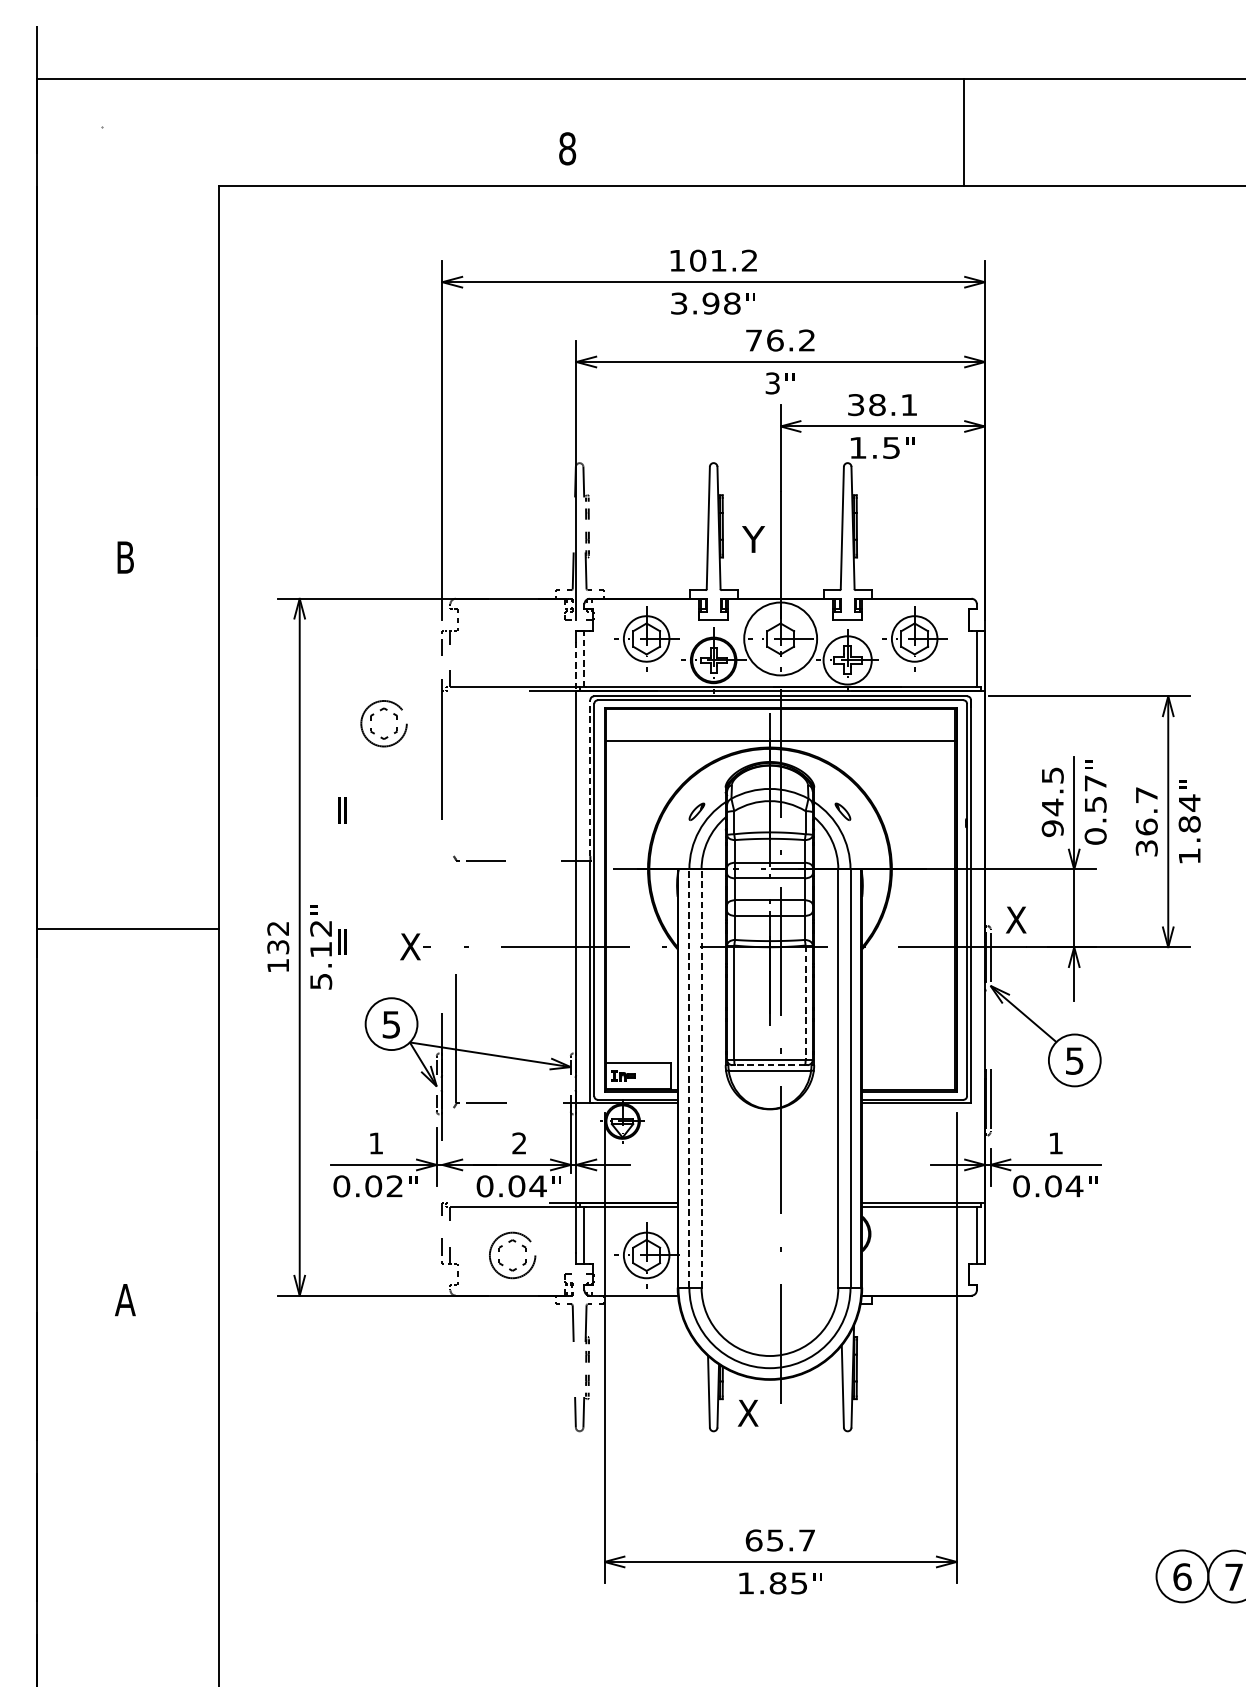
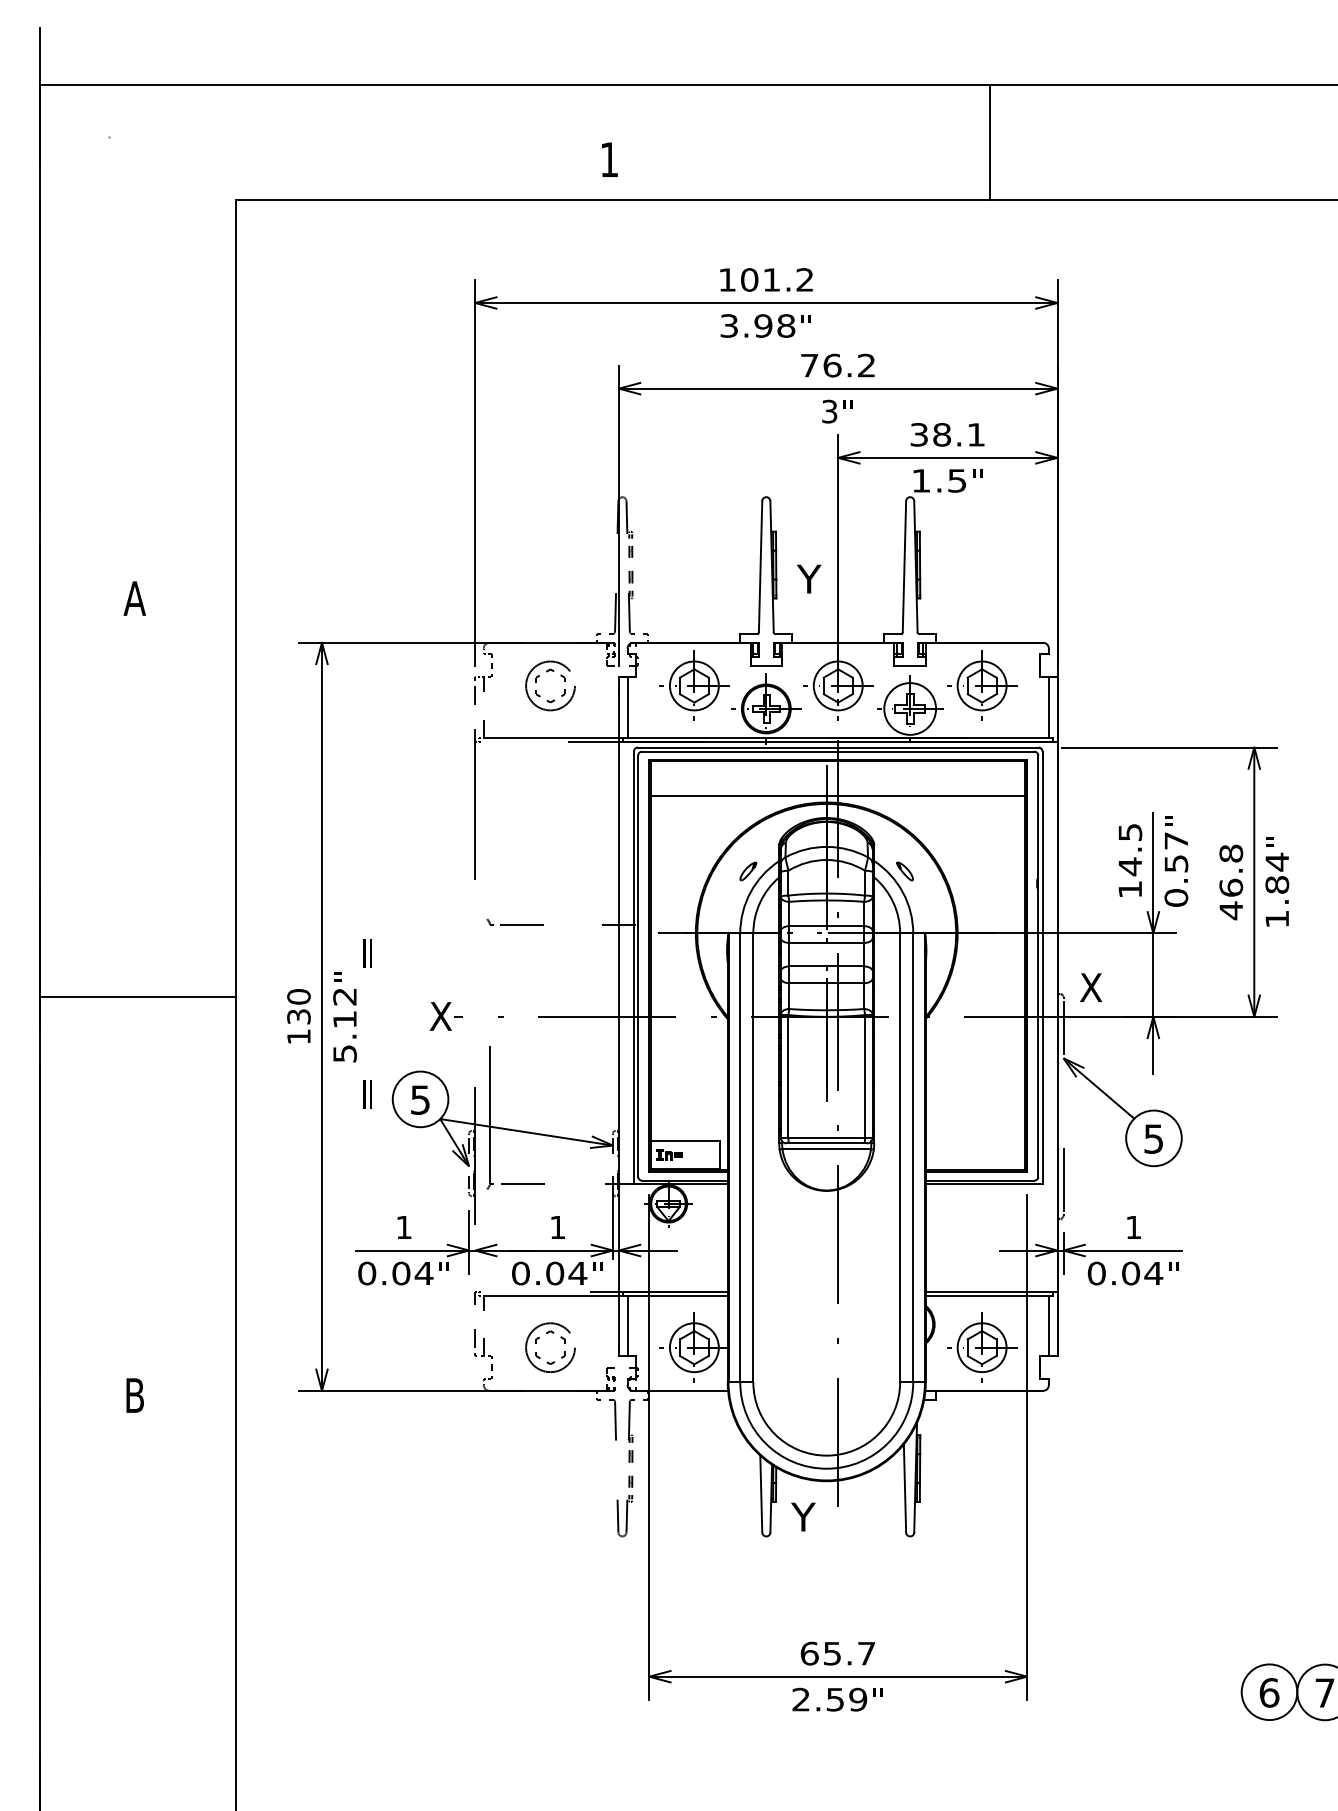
line: (963, 132) -> (989, 142), moved
text: (567, 148) -> (609, 159), 8 -> 1
text: (125, 557) -> (134, 598), B -> A
circle: (779, 638) -> (837, 685), size x0.62
line: (584, 659) -> (627, 707), dashed -> solid
line: (576, 666) -> (619, 715), dashed -> solid
part: (381, 711) -> (547, 672), moved
line: (589, 778) -> (633, 835), dashed -> solid
text: (1147, 822) -> (1231, 882), 36.7 -> 46.8
text: (1052, 828) -> (1130, 889), 94.5 -> 14.5
text: (342, 876) -> (367, 1023), moved
text: (277, 928) -> (298, 996), 132 -> 130
line: (806, 1002) -> (865, 1076), dashed -> solid
line: (769, 1065) -> (826, 1143), dashed -> solid
line: (689, 1078) -> (740, 1157), dashed -> solid
line: (701, 1078) -> (753, 1157), dashed -> solid
text: (519, 1142) -> (557, 1226), 2 -> 1
text: (394, 1185) -> (423, 1272), 0.02 -> 0.04
part: (915, 1255) -> (982, 1347), added
text: (125, 1299) -> (134, 1395), A -> B
text: (748, 1412) -> (803, 1516), X -> Y
text: (772, 1583) -> (829, 1699), 1.85 -> 2.59

